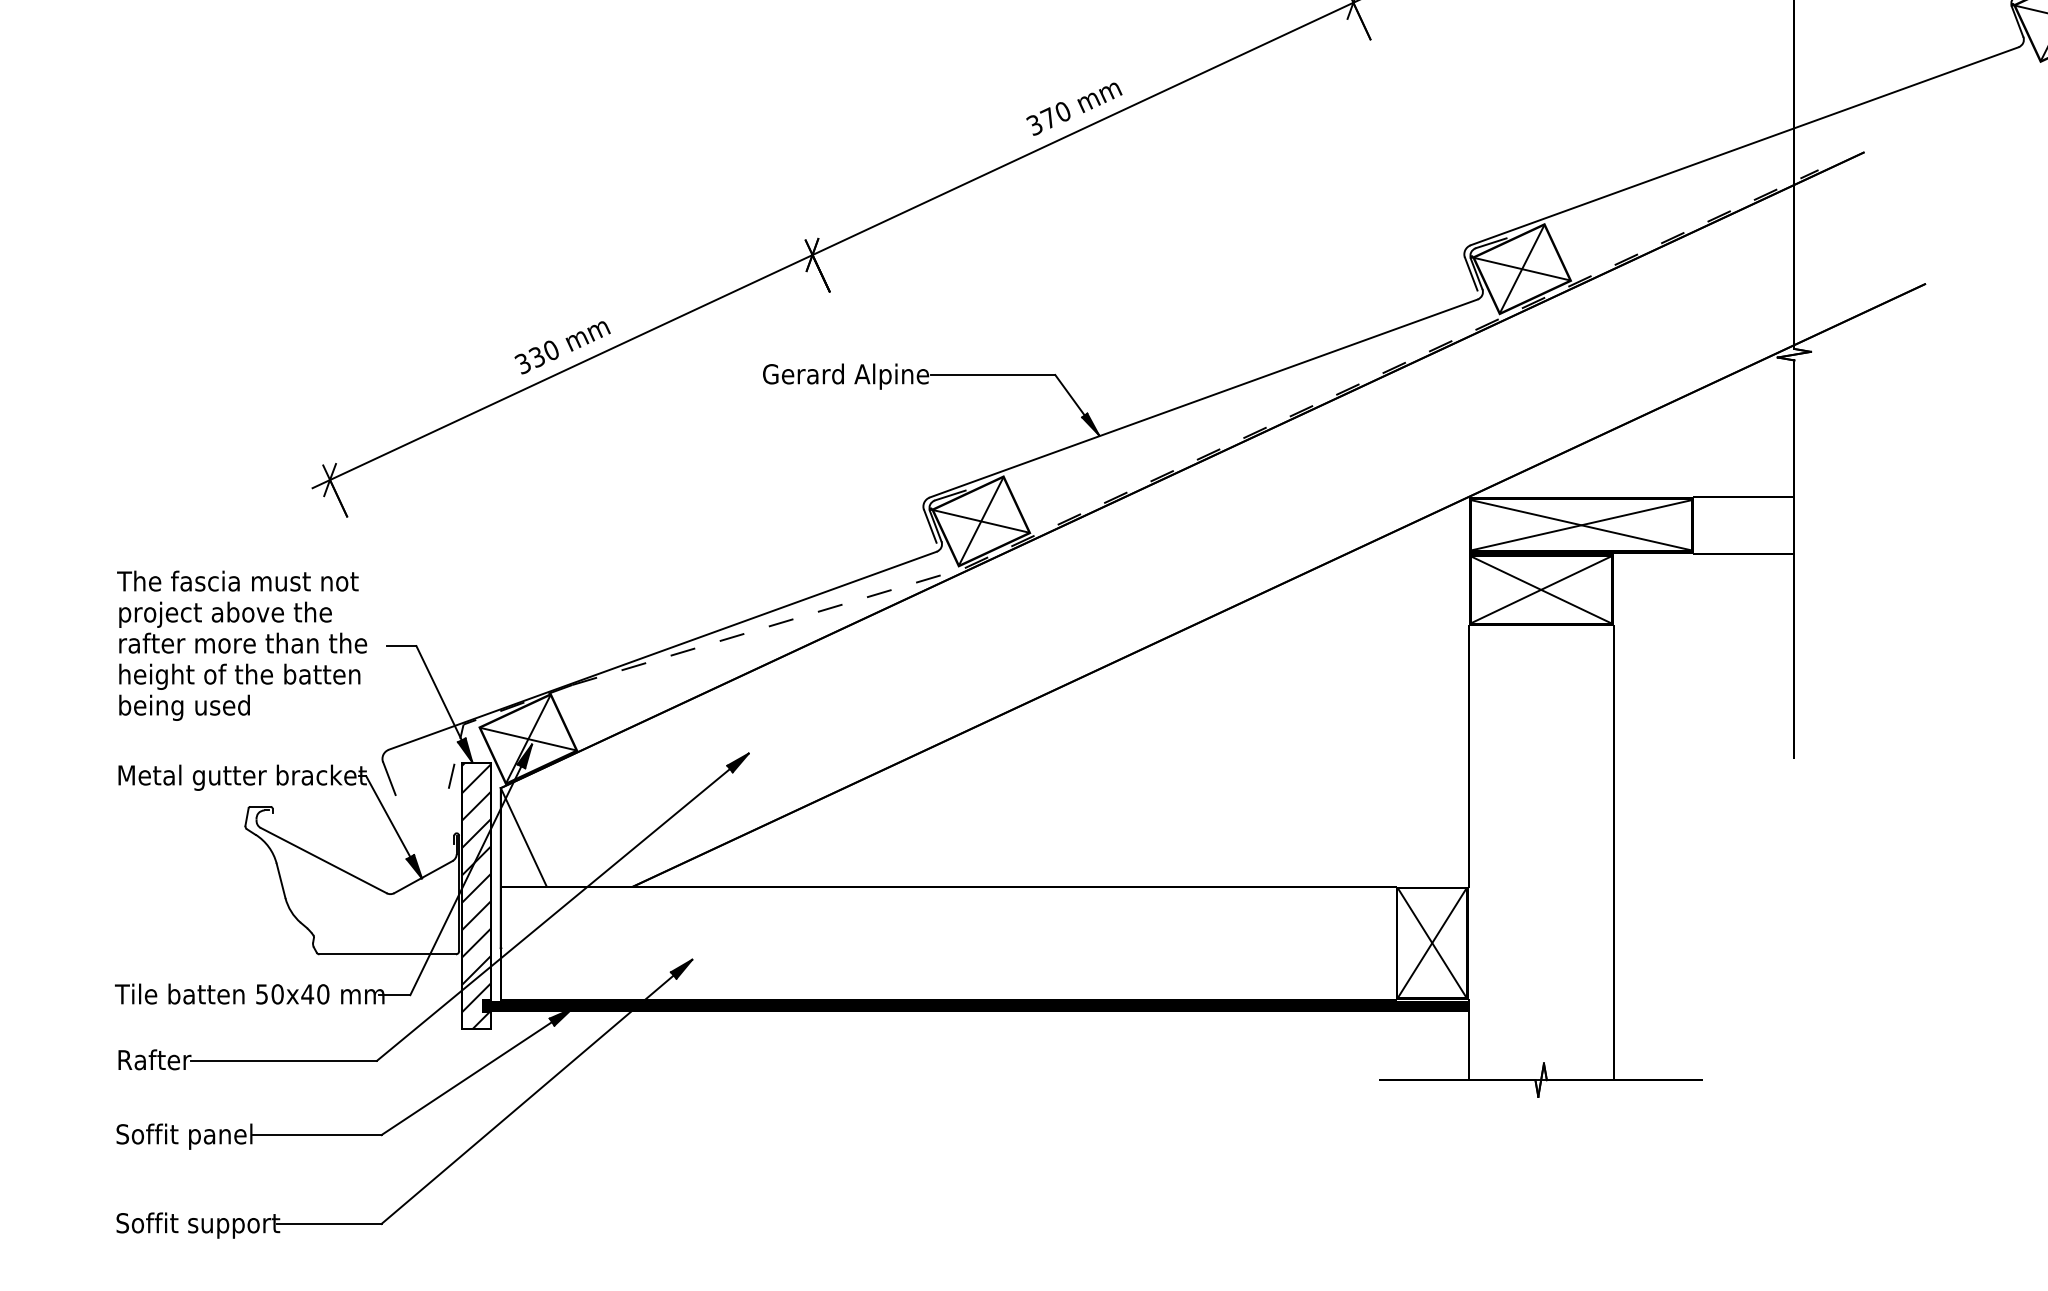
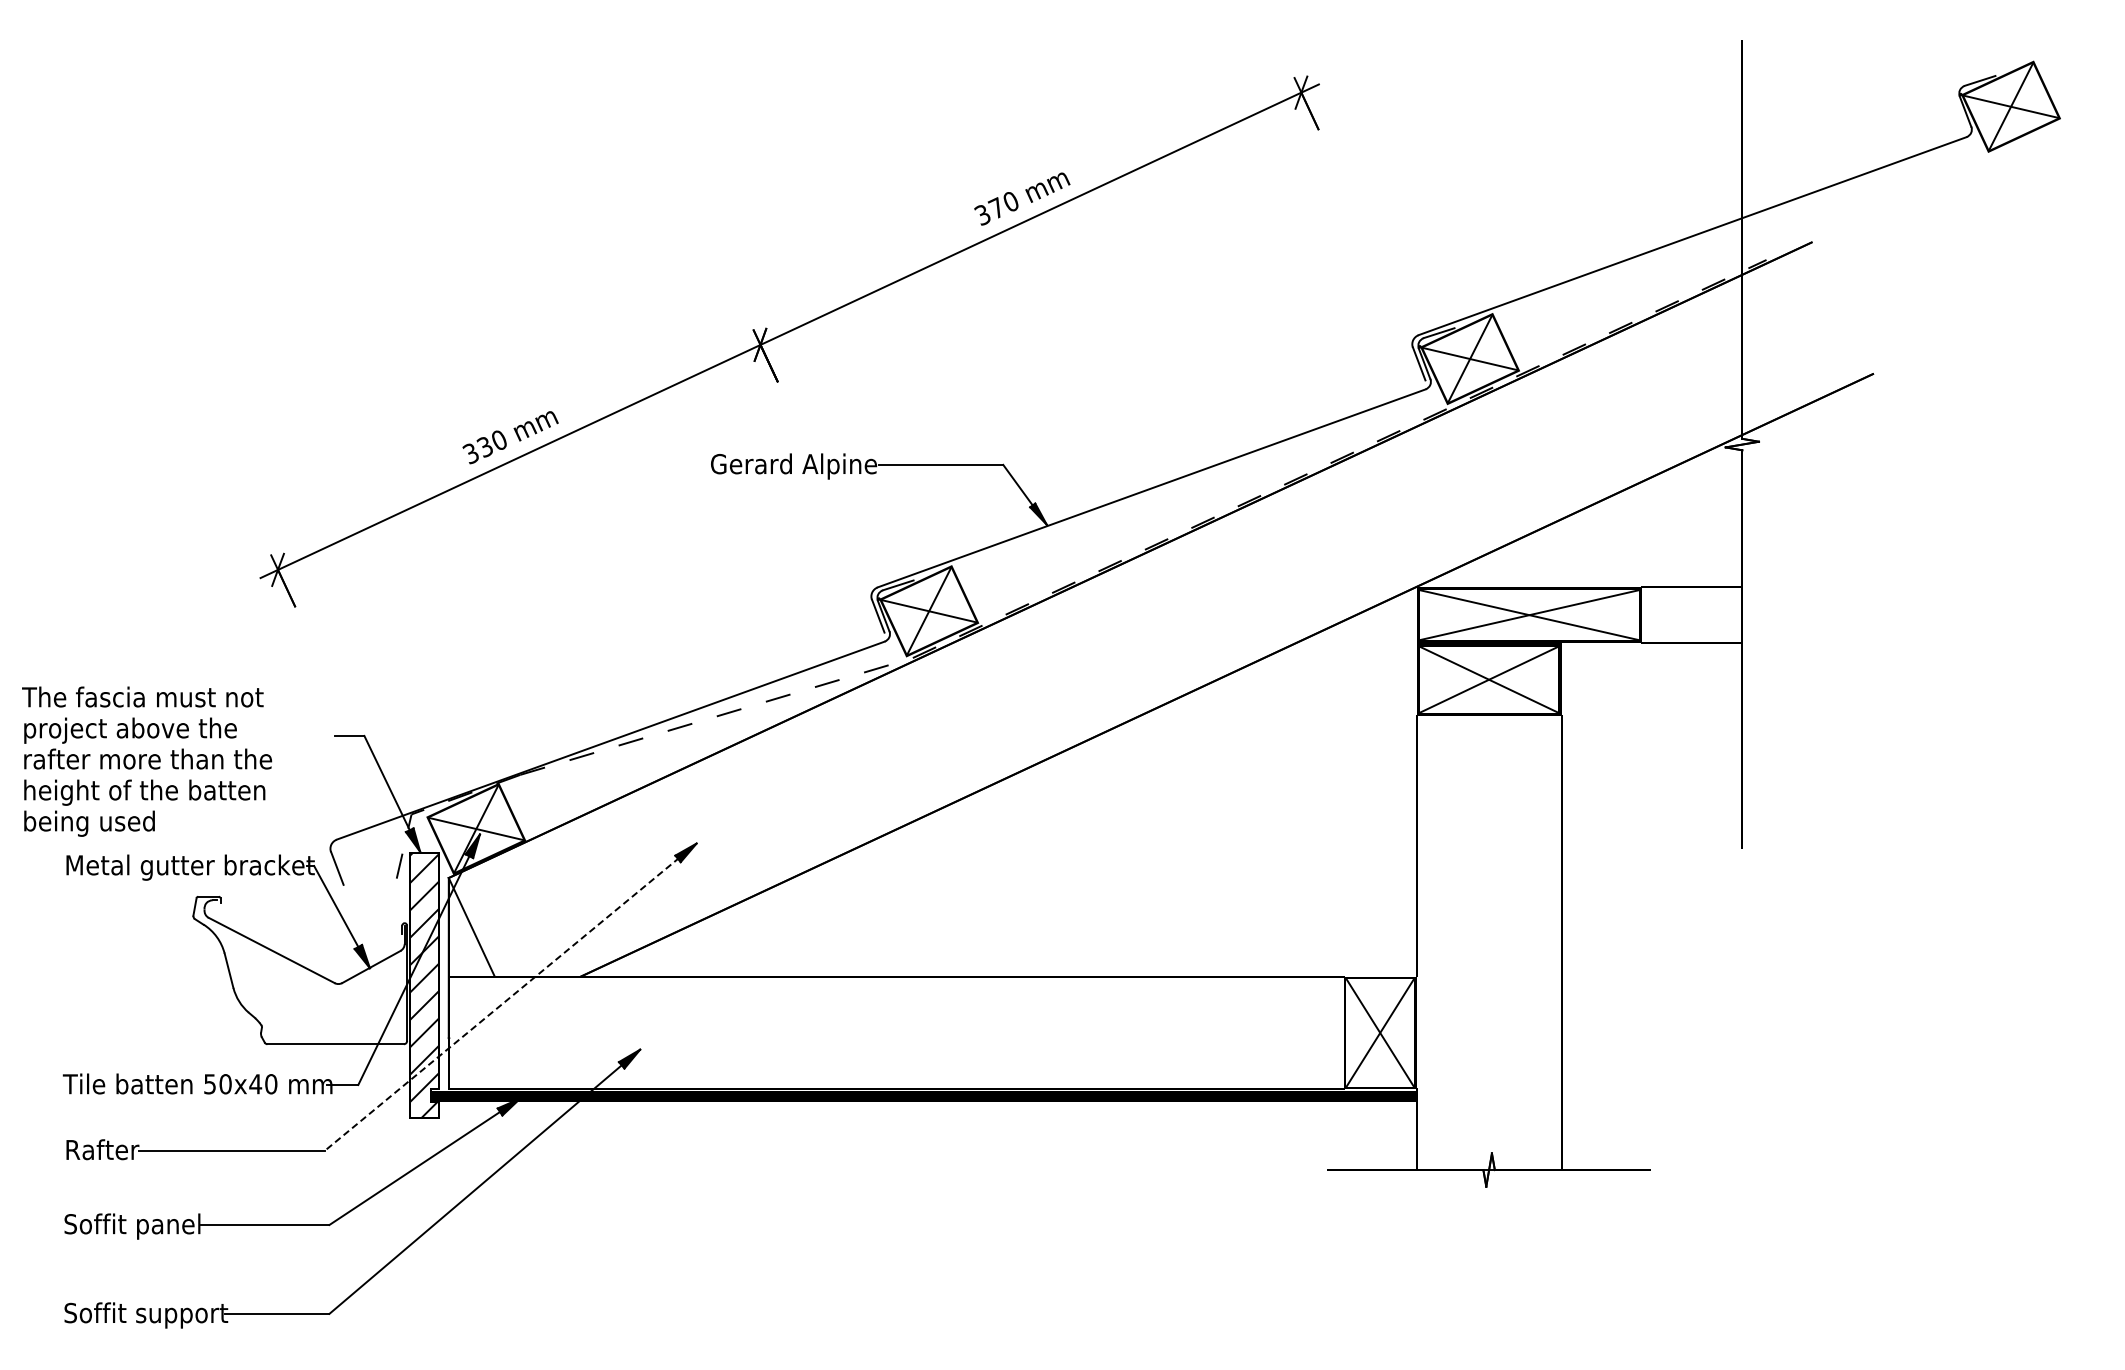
text: (242, 645) -> (147, 761), moved
line: (562, 907) -> (510, 997), solid -> dashed

